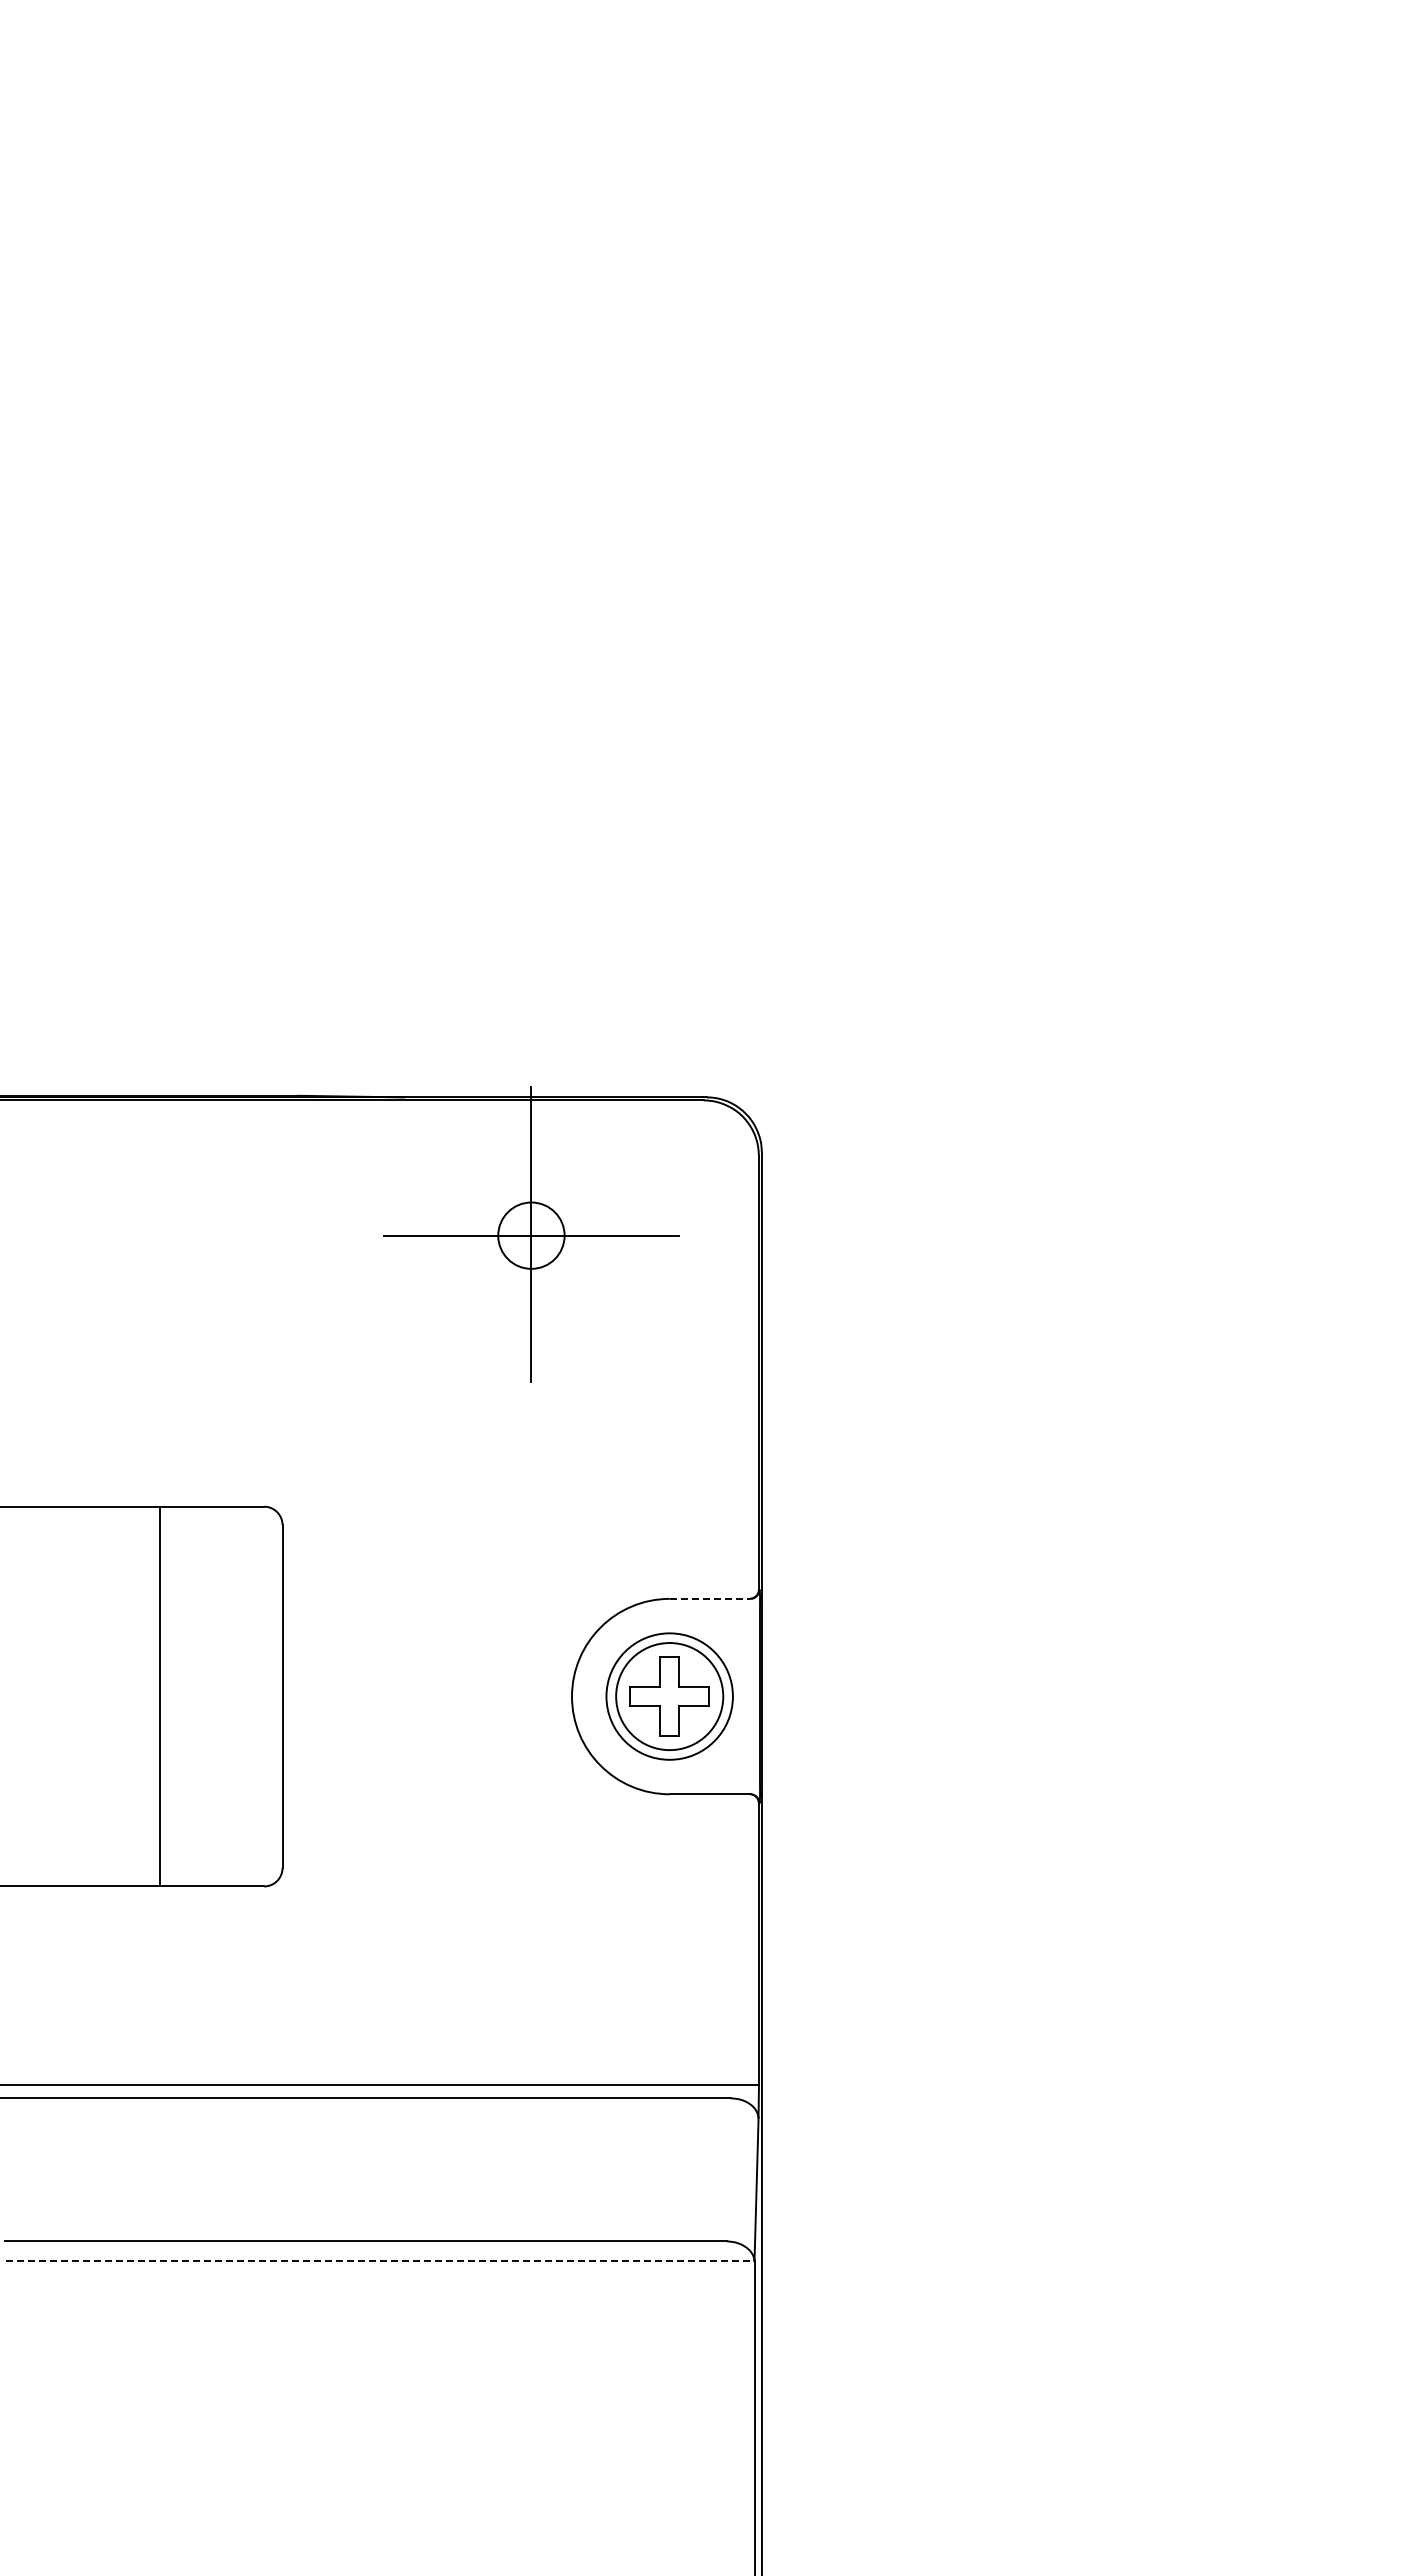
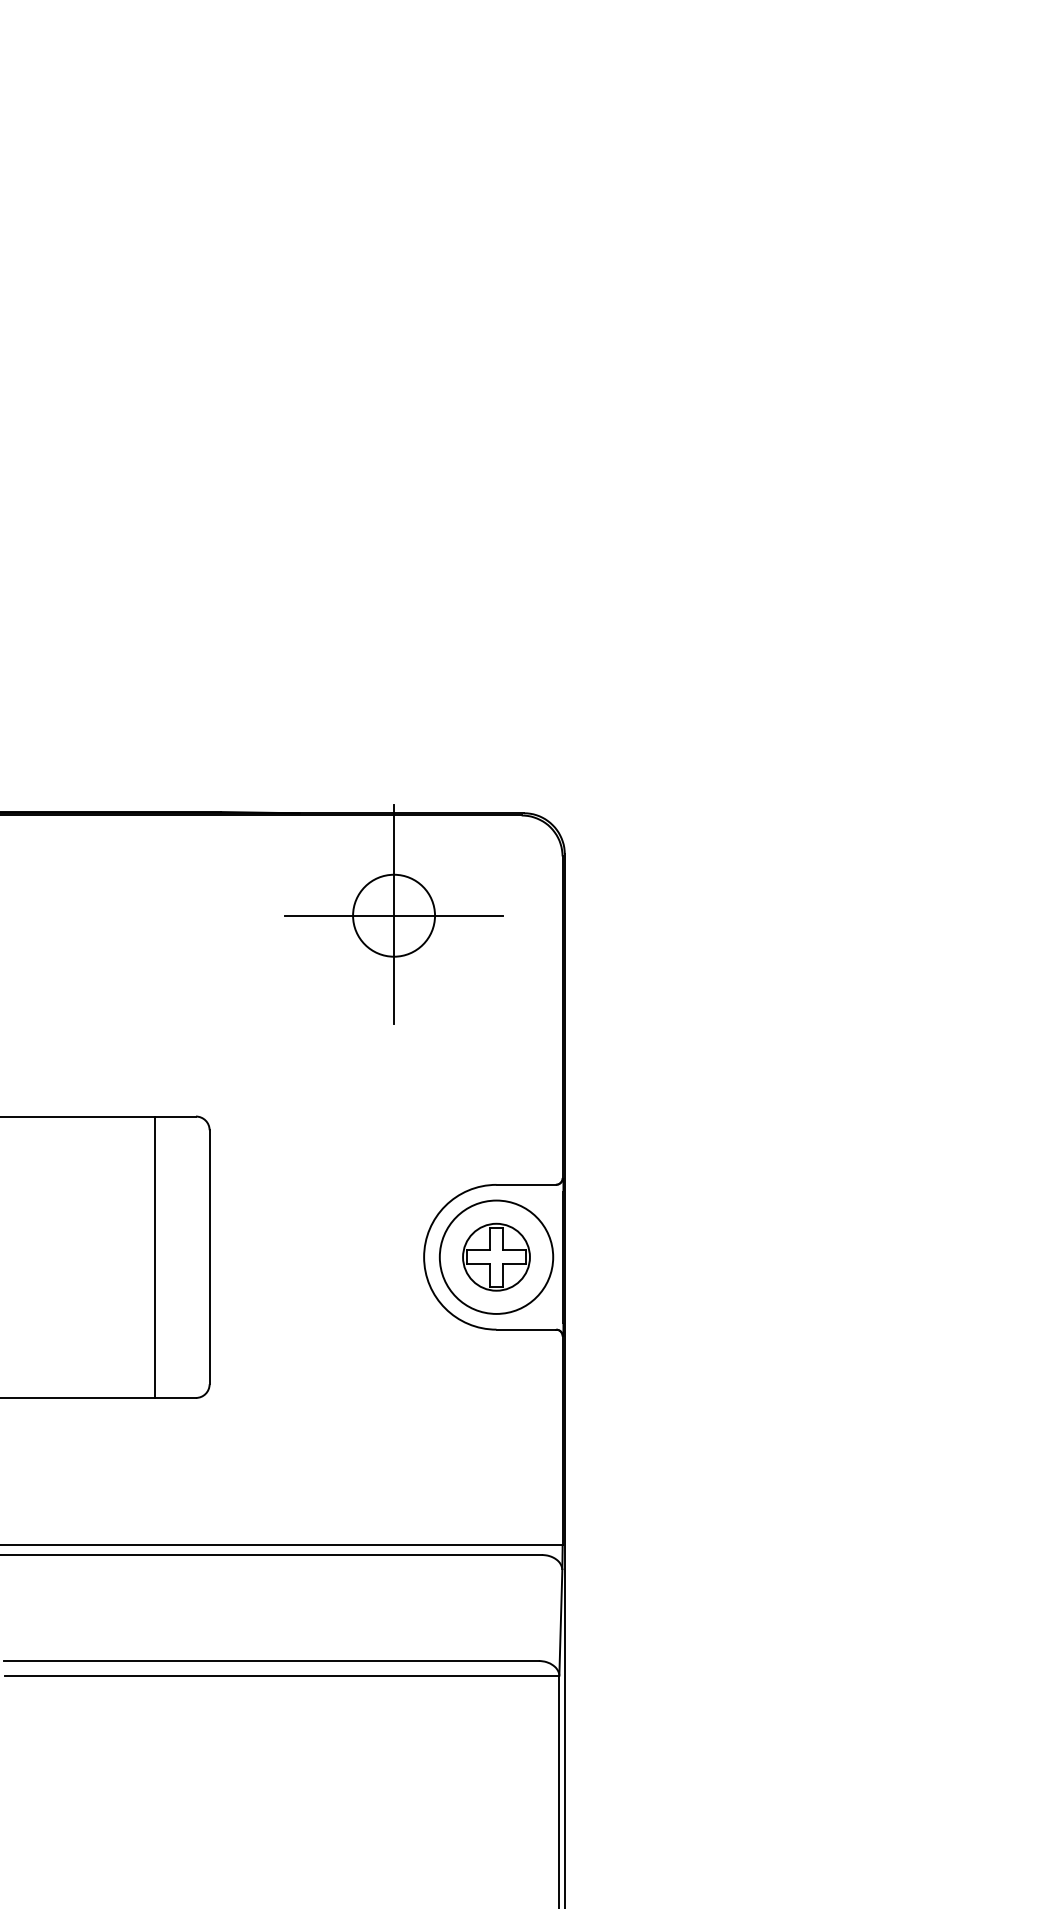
circle: (531, 1235) -> (394, 915), size x1.67
line: (710, 1598) -> (526, 1184), dashed -> solid
line: (159, 1696) -> (154, 1257), moved
circle: (669, 1696) -> (496, 1257), size x0.71
circle: (669, 1696) -> (496, 1257), size x1.43
line: (380, 2261) -> (282, 1675), dashed -> solid

